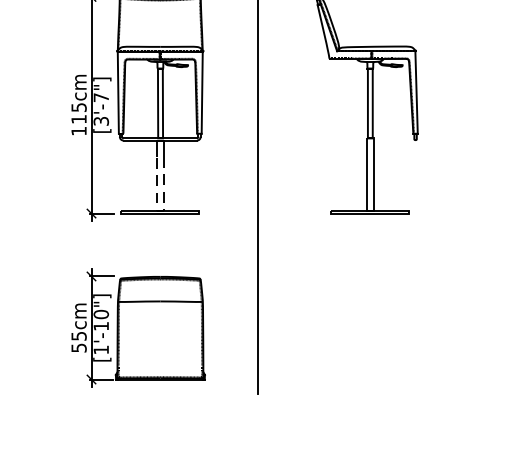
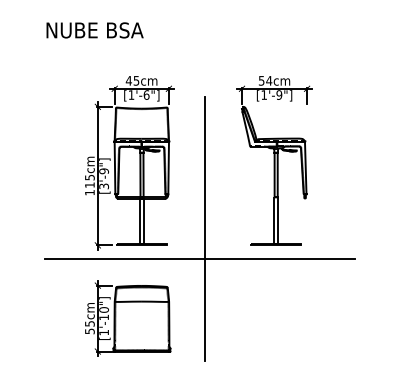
text: (100, 97) -> (103, 171), [3'-7"] -> [3'-9"]
line: (159, 210) -> (141, 243), dashed -> solid
line: (250, 235) -> (199, 259), added

